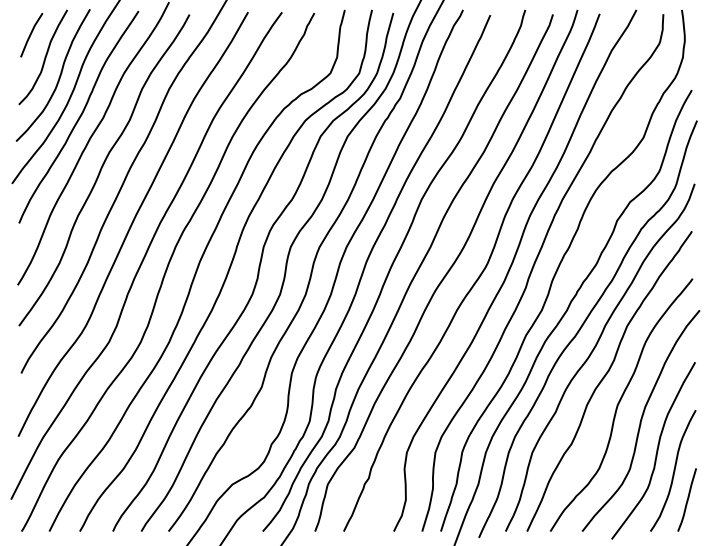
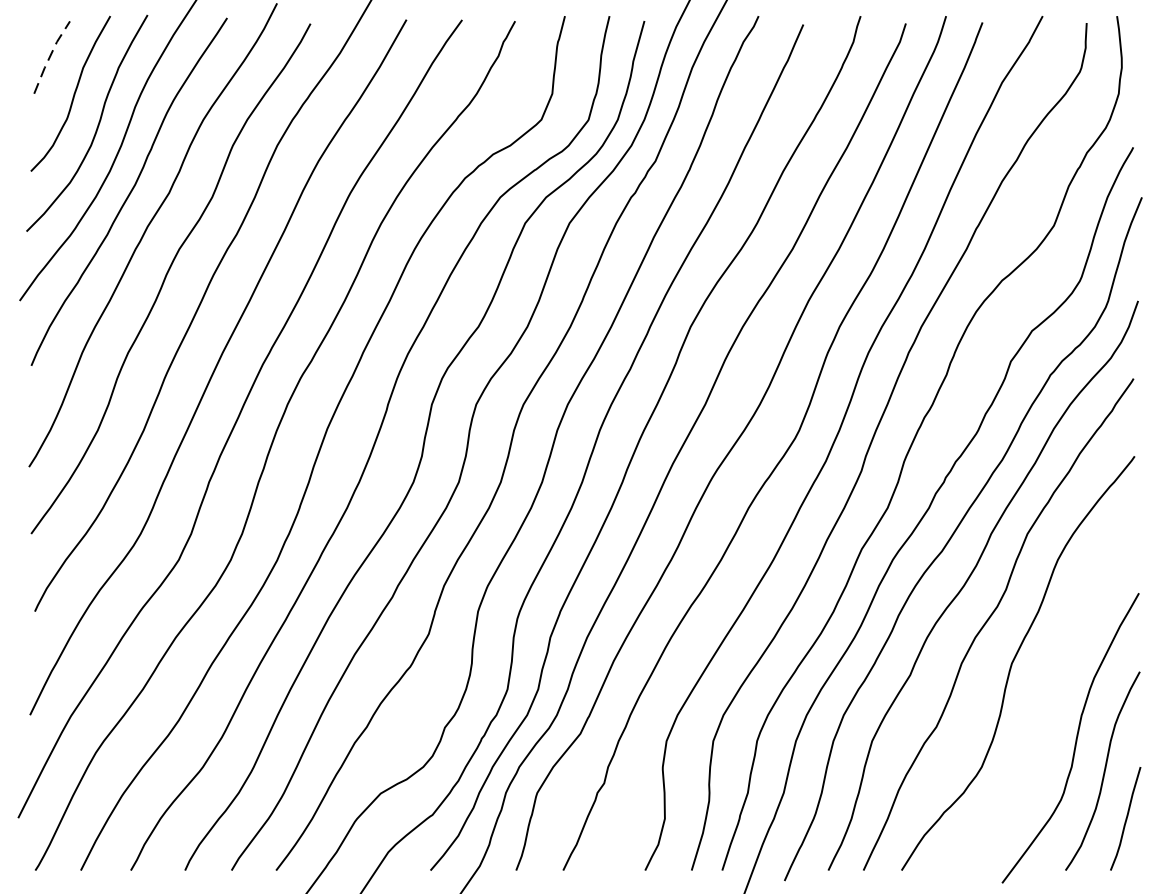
line: (30, 34) -> (49, 56), solid -> dashed
curve: (640, 420) -> (1049, 688), removed

